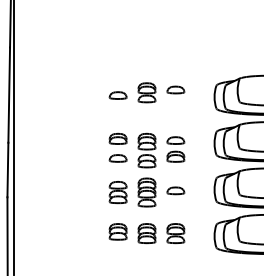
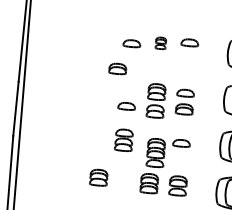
part: (146, 92) -> (160, 42), size x0.6
part: (117, 138) -> (117, 68), moved
part: (146, 192) -> (155, 152), moved
part: (117, 231) -> (98, 177), moved

